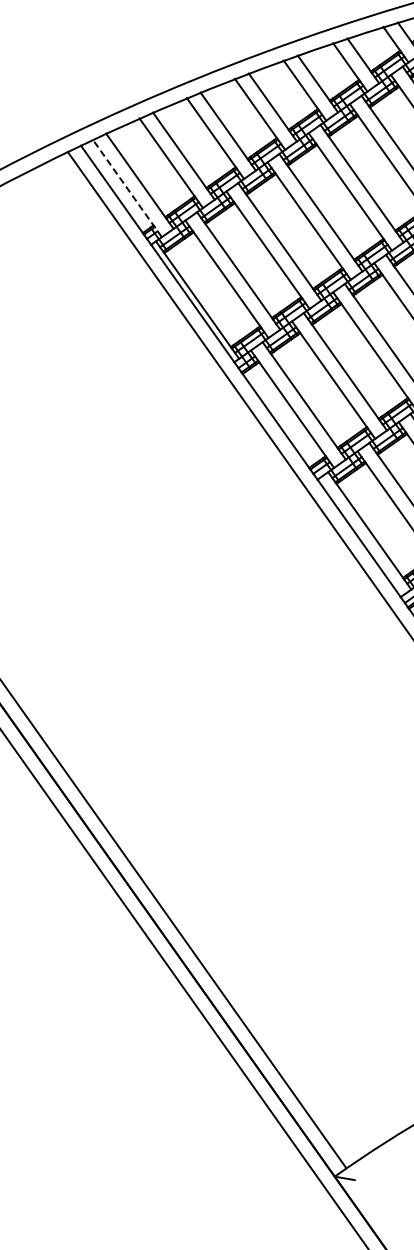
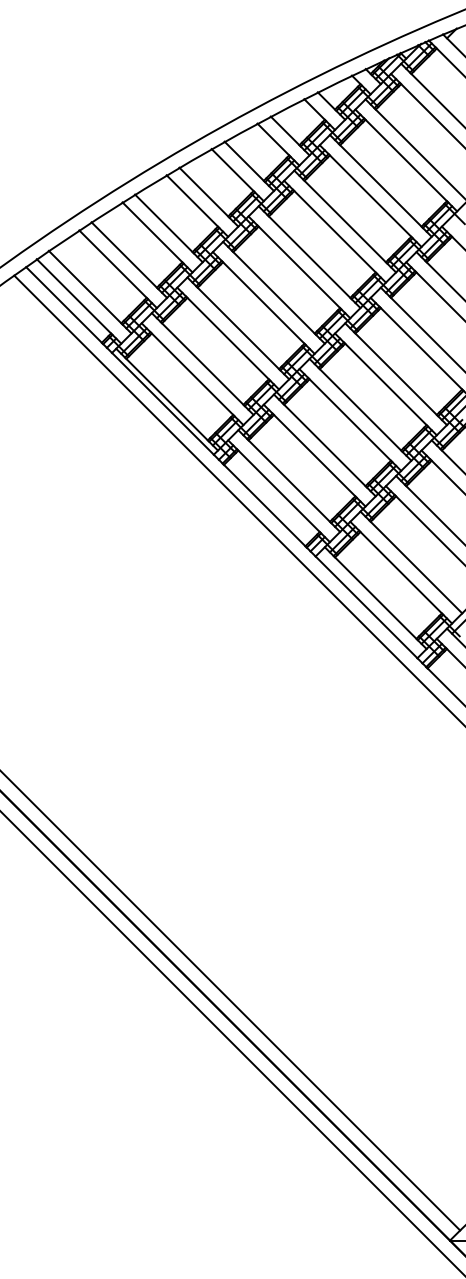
line: (127, 188) -> (79, 301), dashed -> solid

